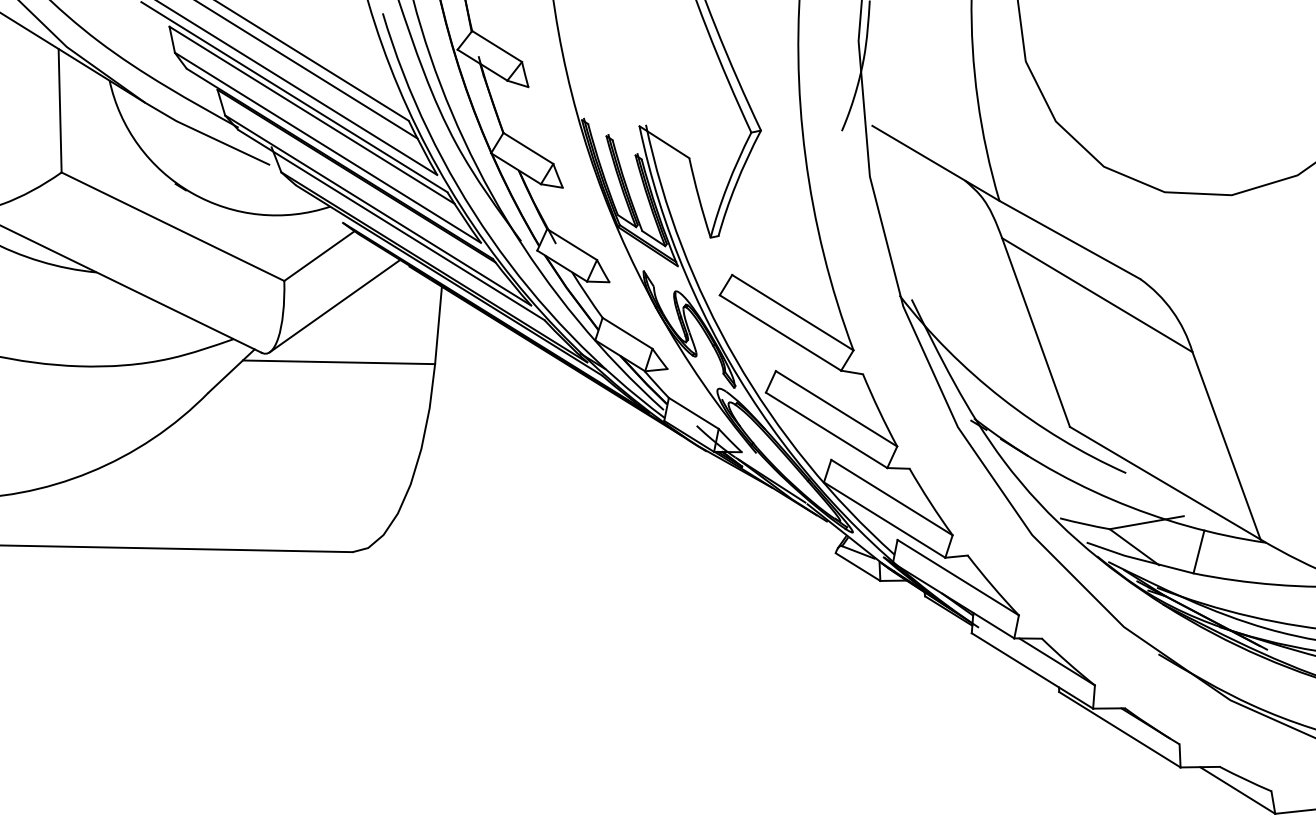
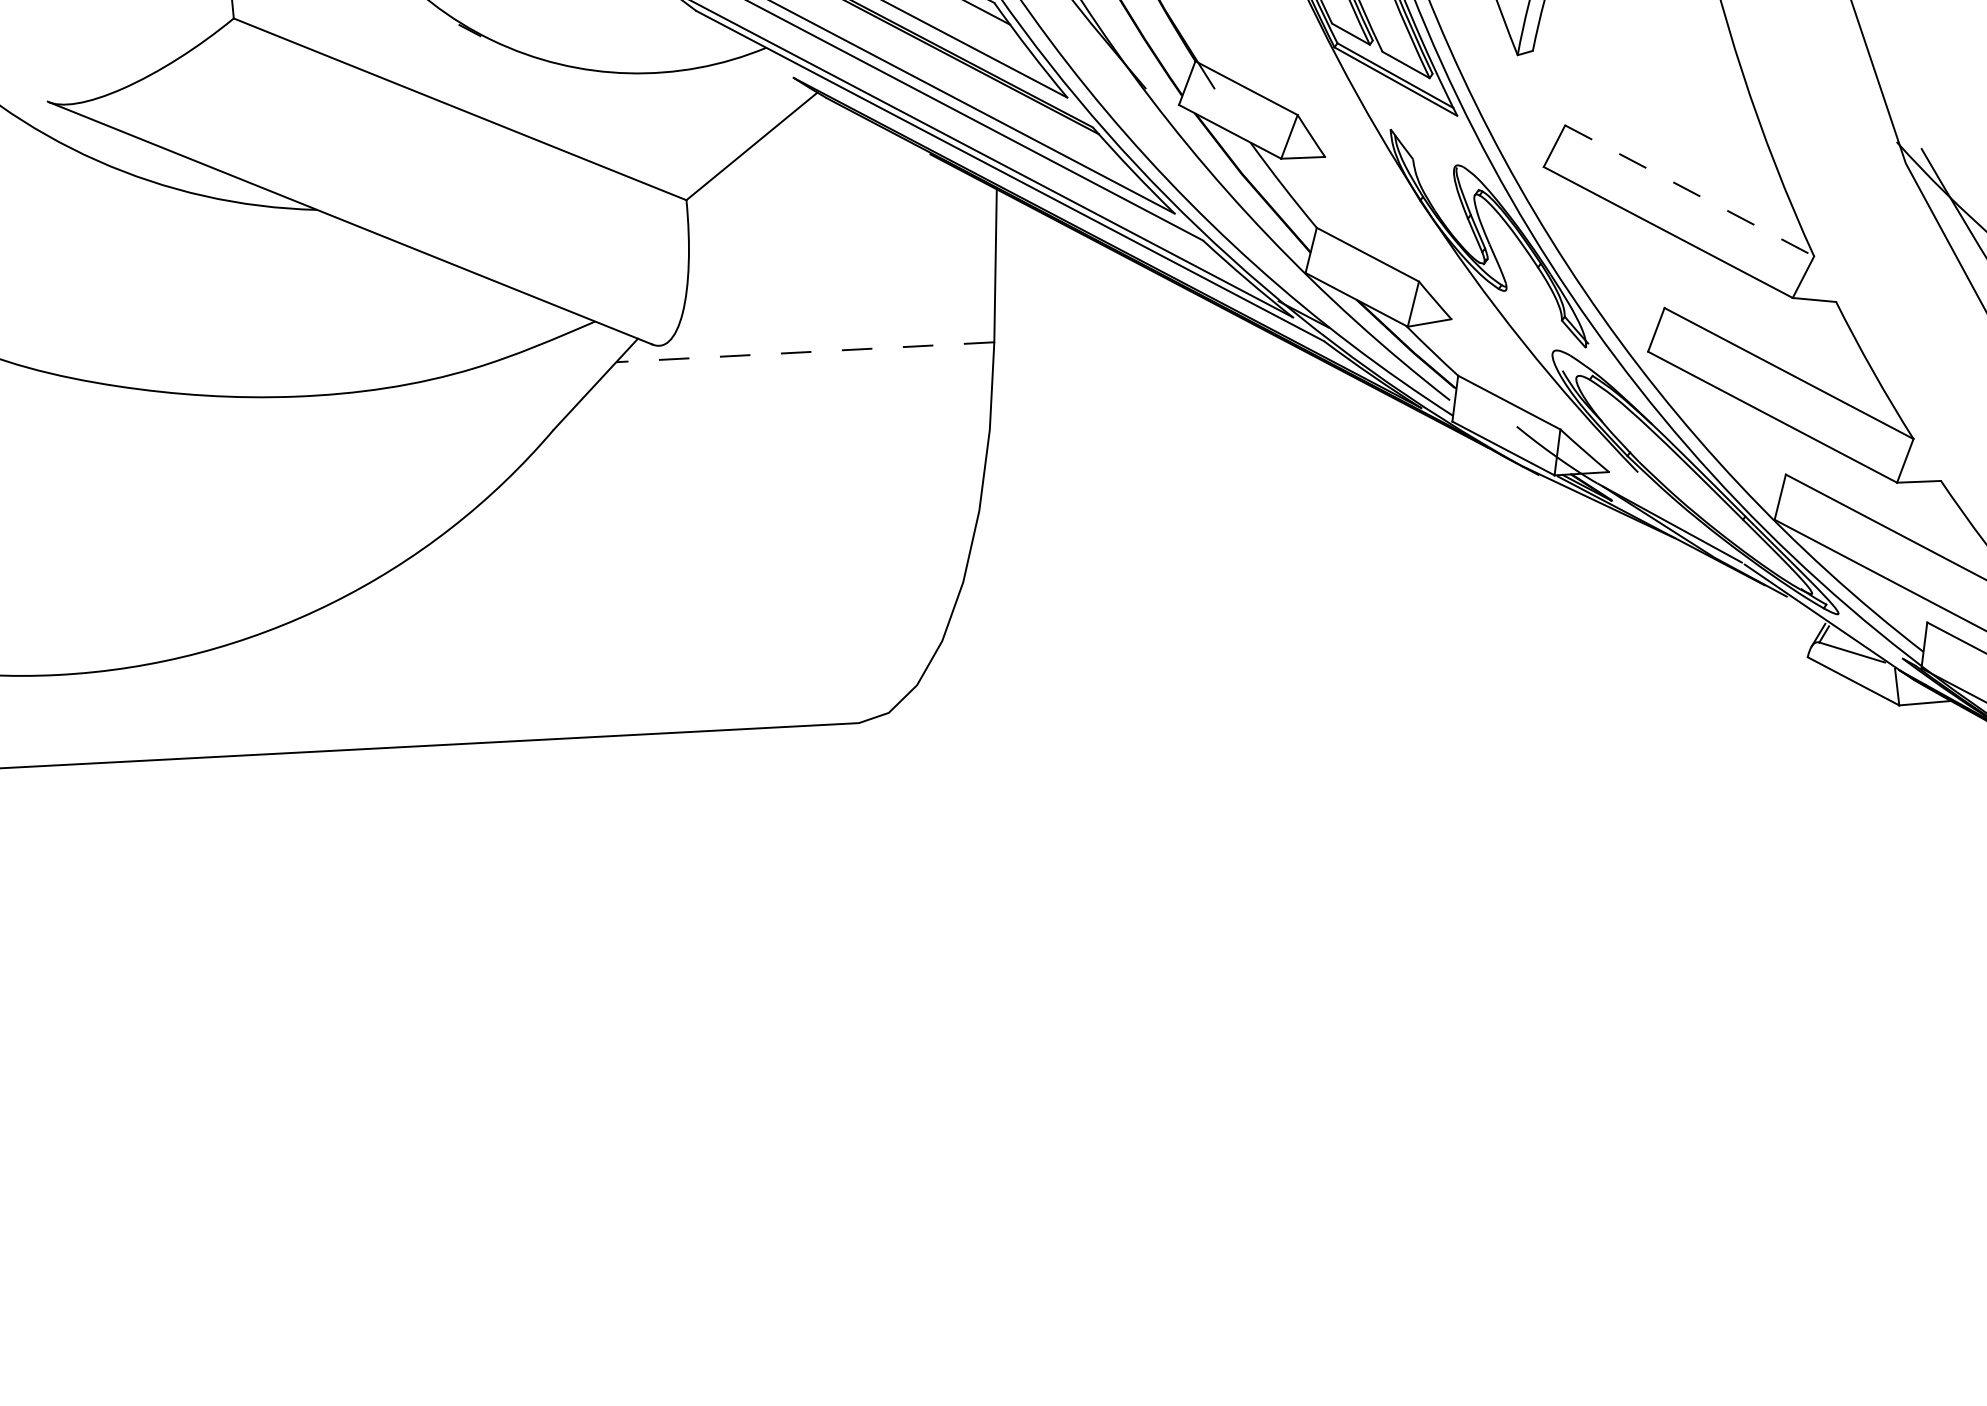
line: (334, 305) -> (788, 241), removed
line: (793, 312) -> (1690, 190), solid -> dashed
line: (338, 362) -> (804, 352), solid -> dashed

